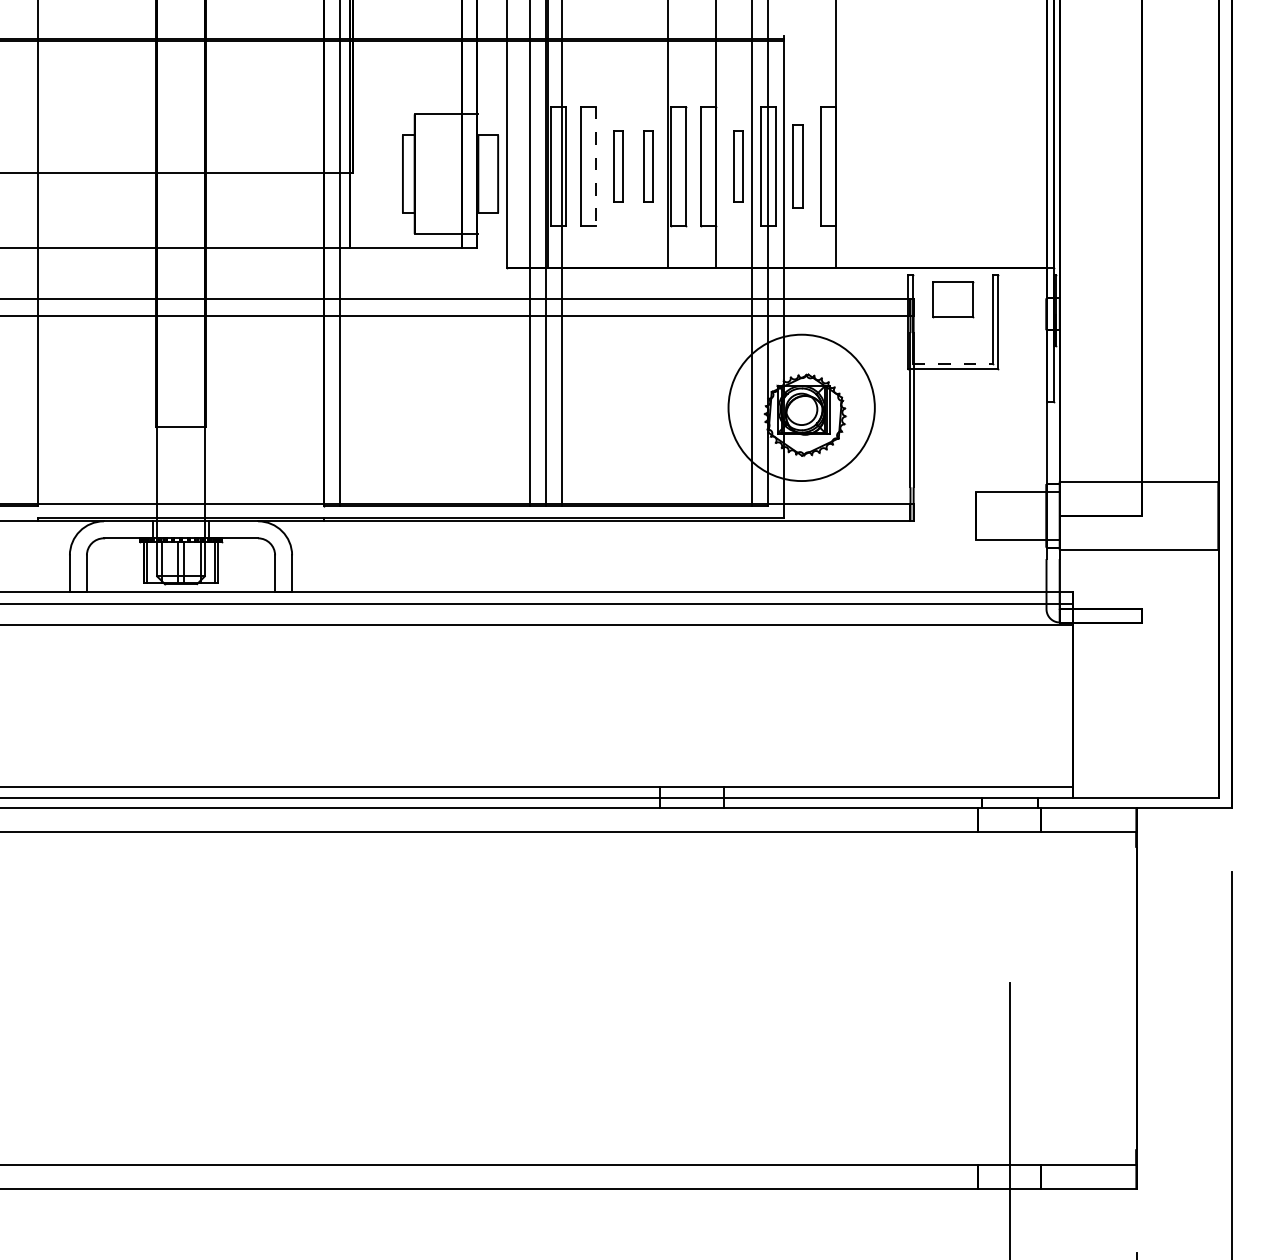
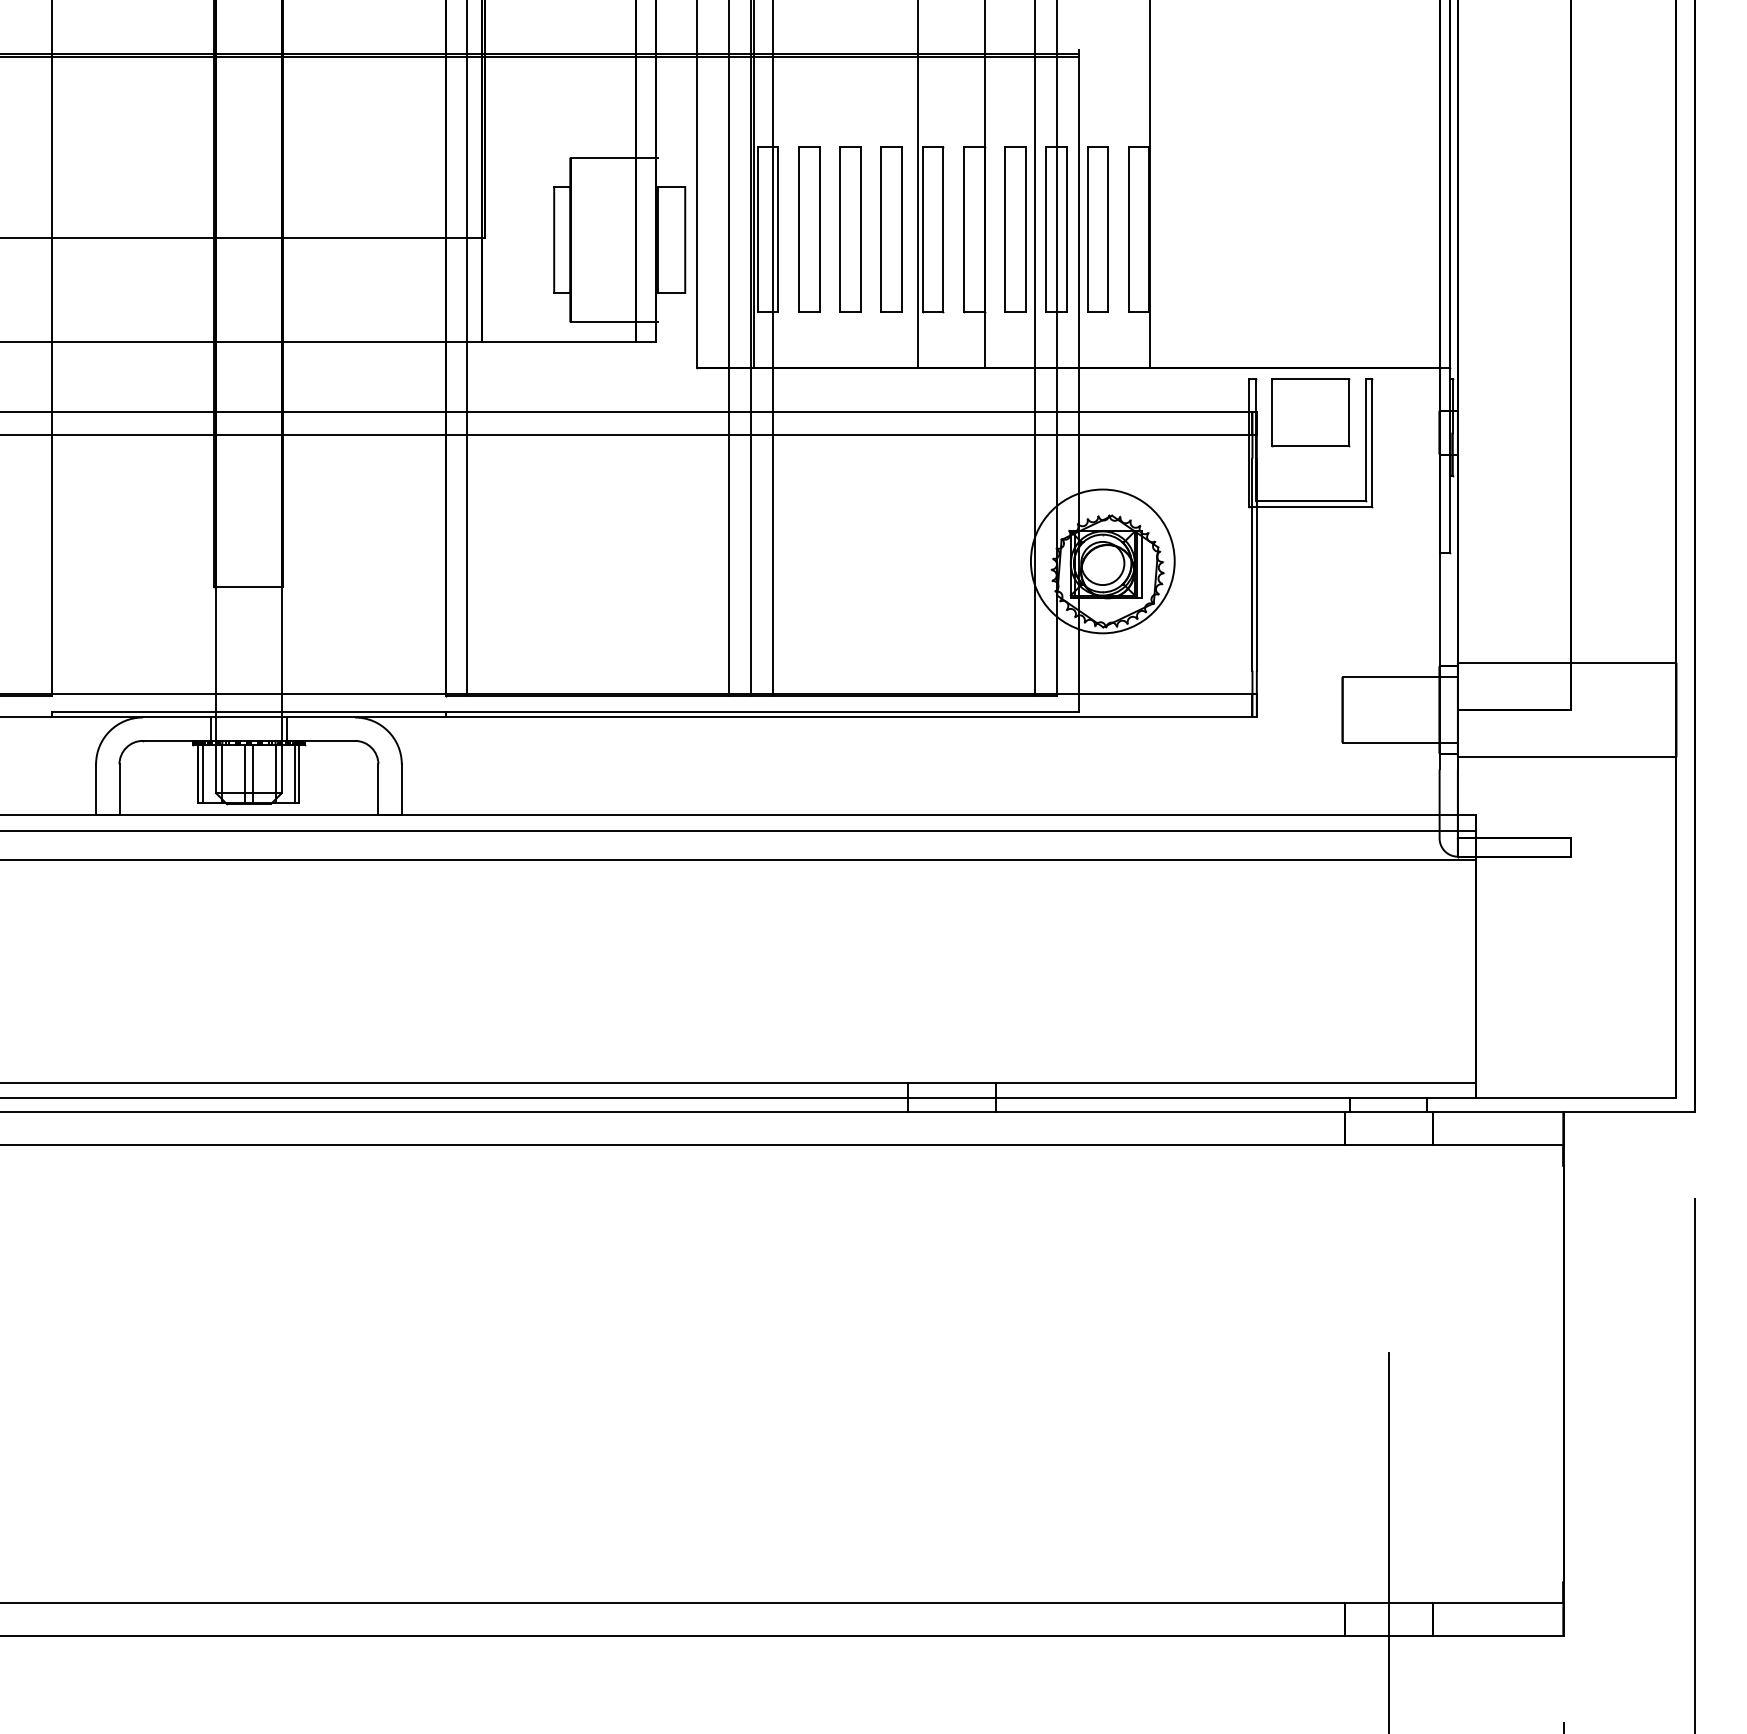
part: (618, 166) -> (850, 229), size x1.67
part: (648, 166) -> (891, 229), size x1.67
part: (738, 166) -> (1015, 229), size x1.67
part: (797, 166) -> (1097, 229), size x1.43
line: (595, 167) -> (819, 230), dashed -> solid
part: (952, 299) -> (1310, 412), size x1.43
line: (953, 363) -> (1311, 500), dashed -> solid
circle: (801, 407) -> (1102, 561), size x0.71

